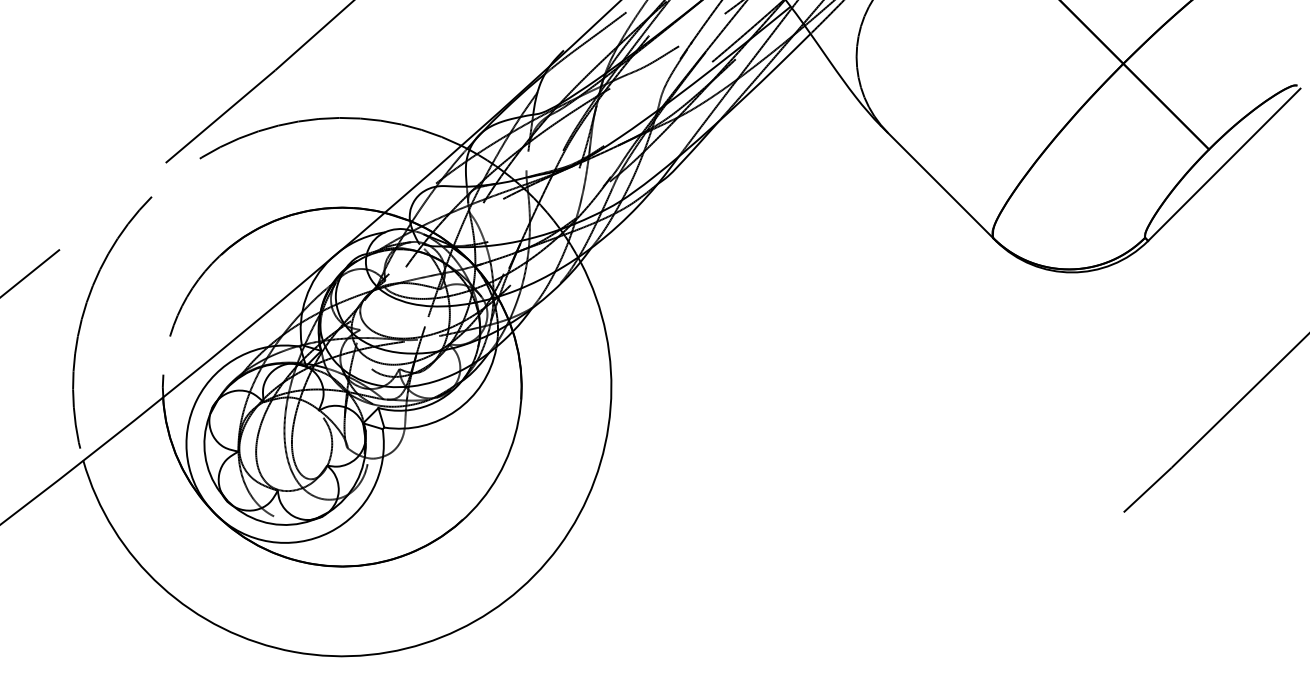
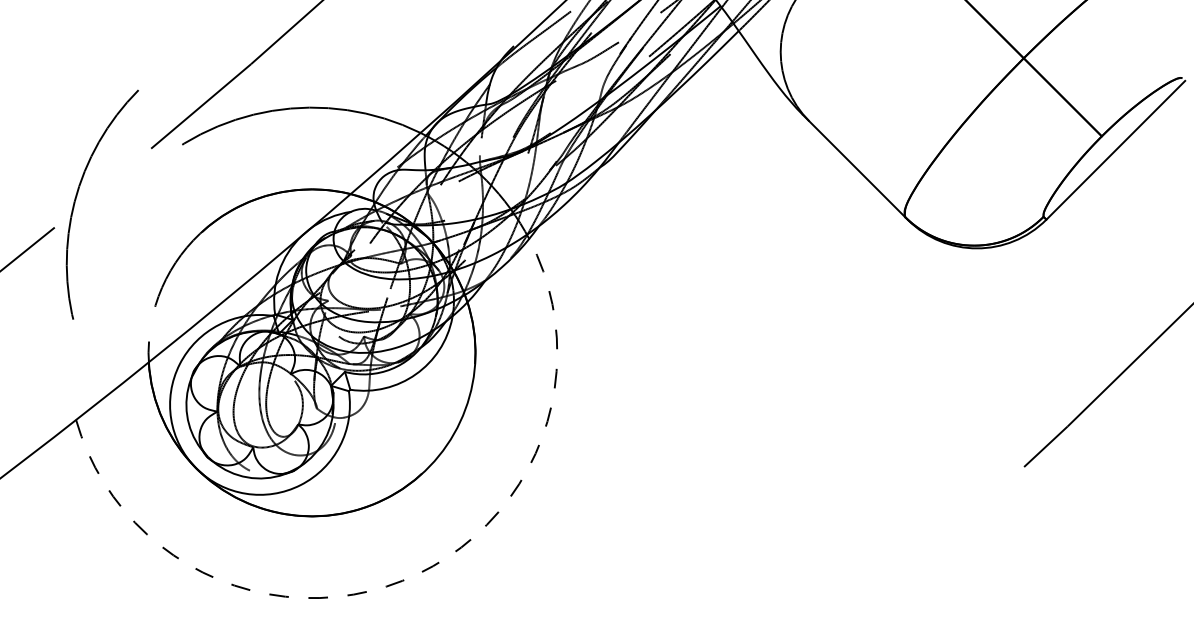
arc: (84, 314) -> (77, 197), moved
arc: (441, 637) -> (402, 581), solid -> dashed

